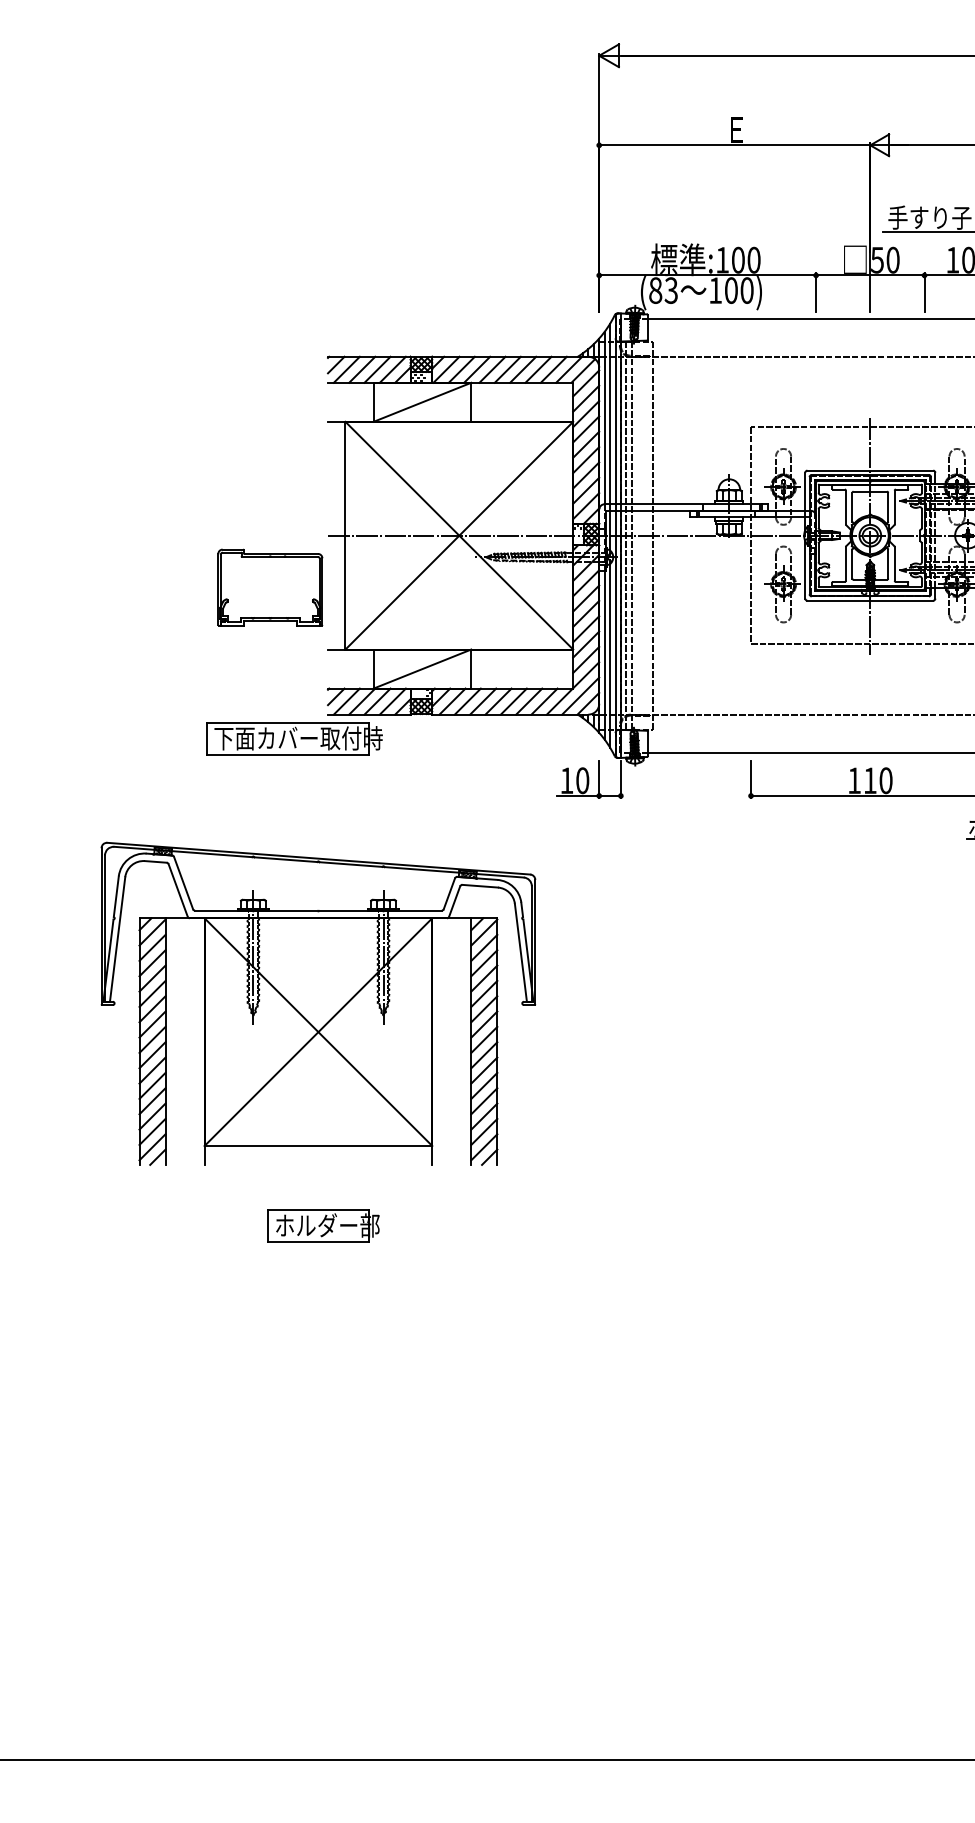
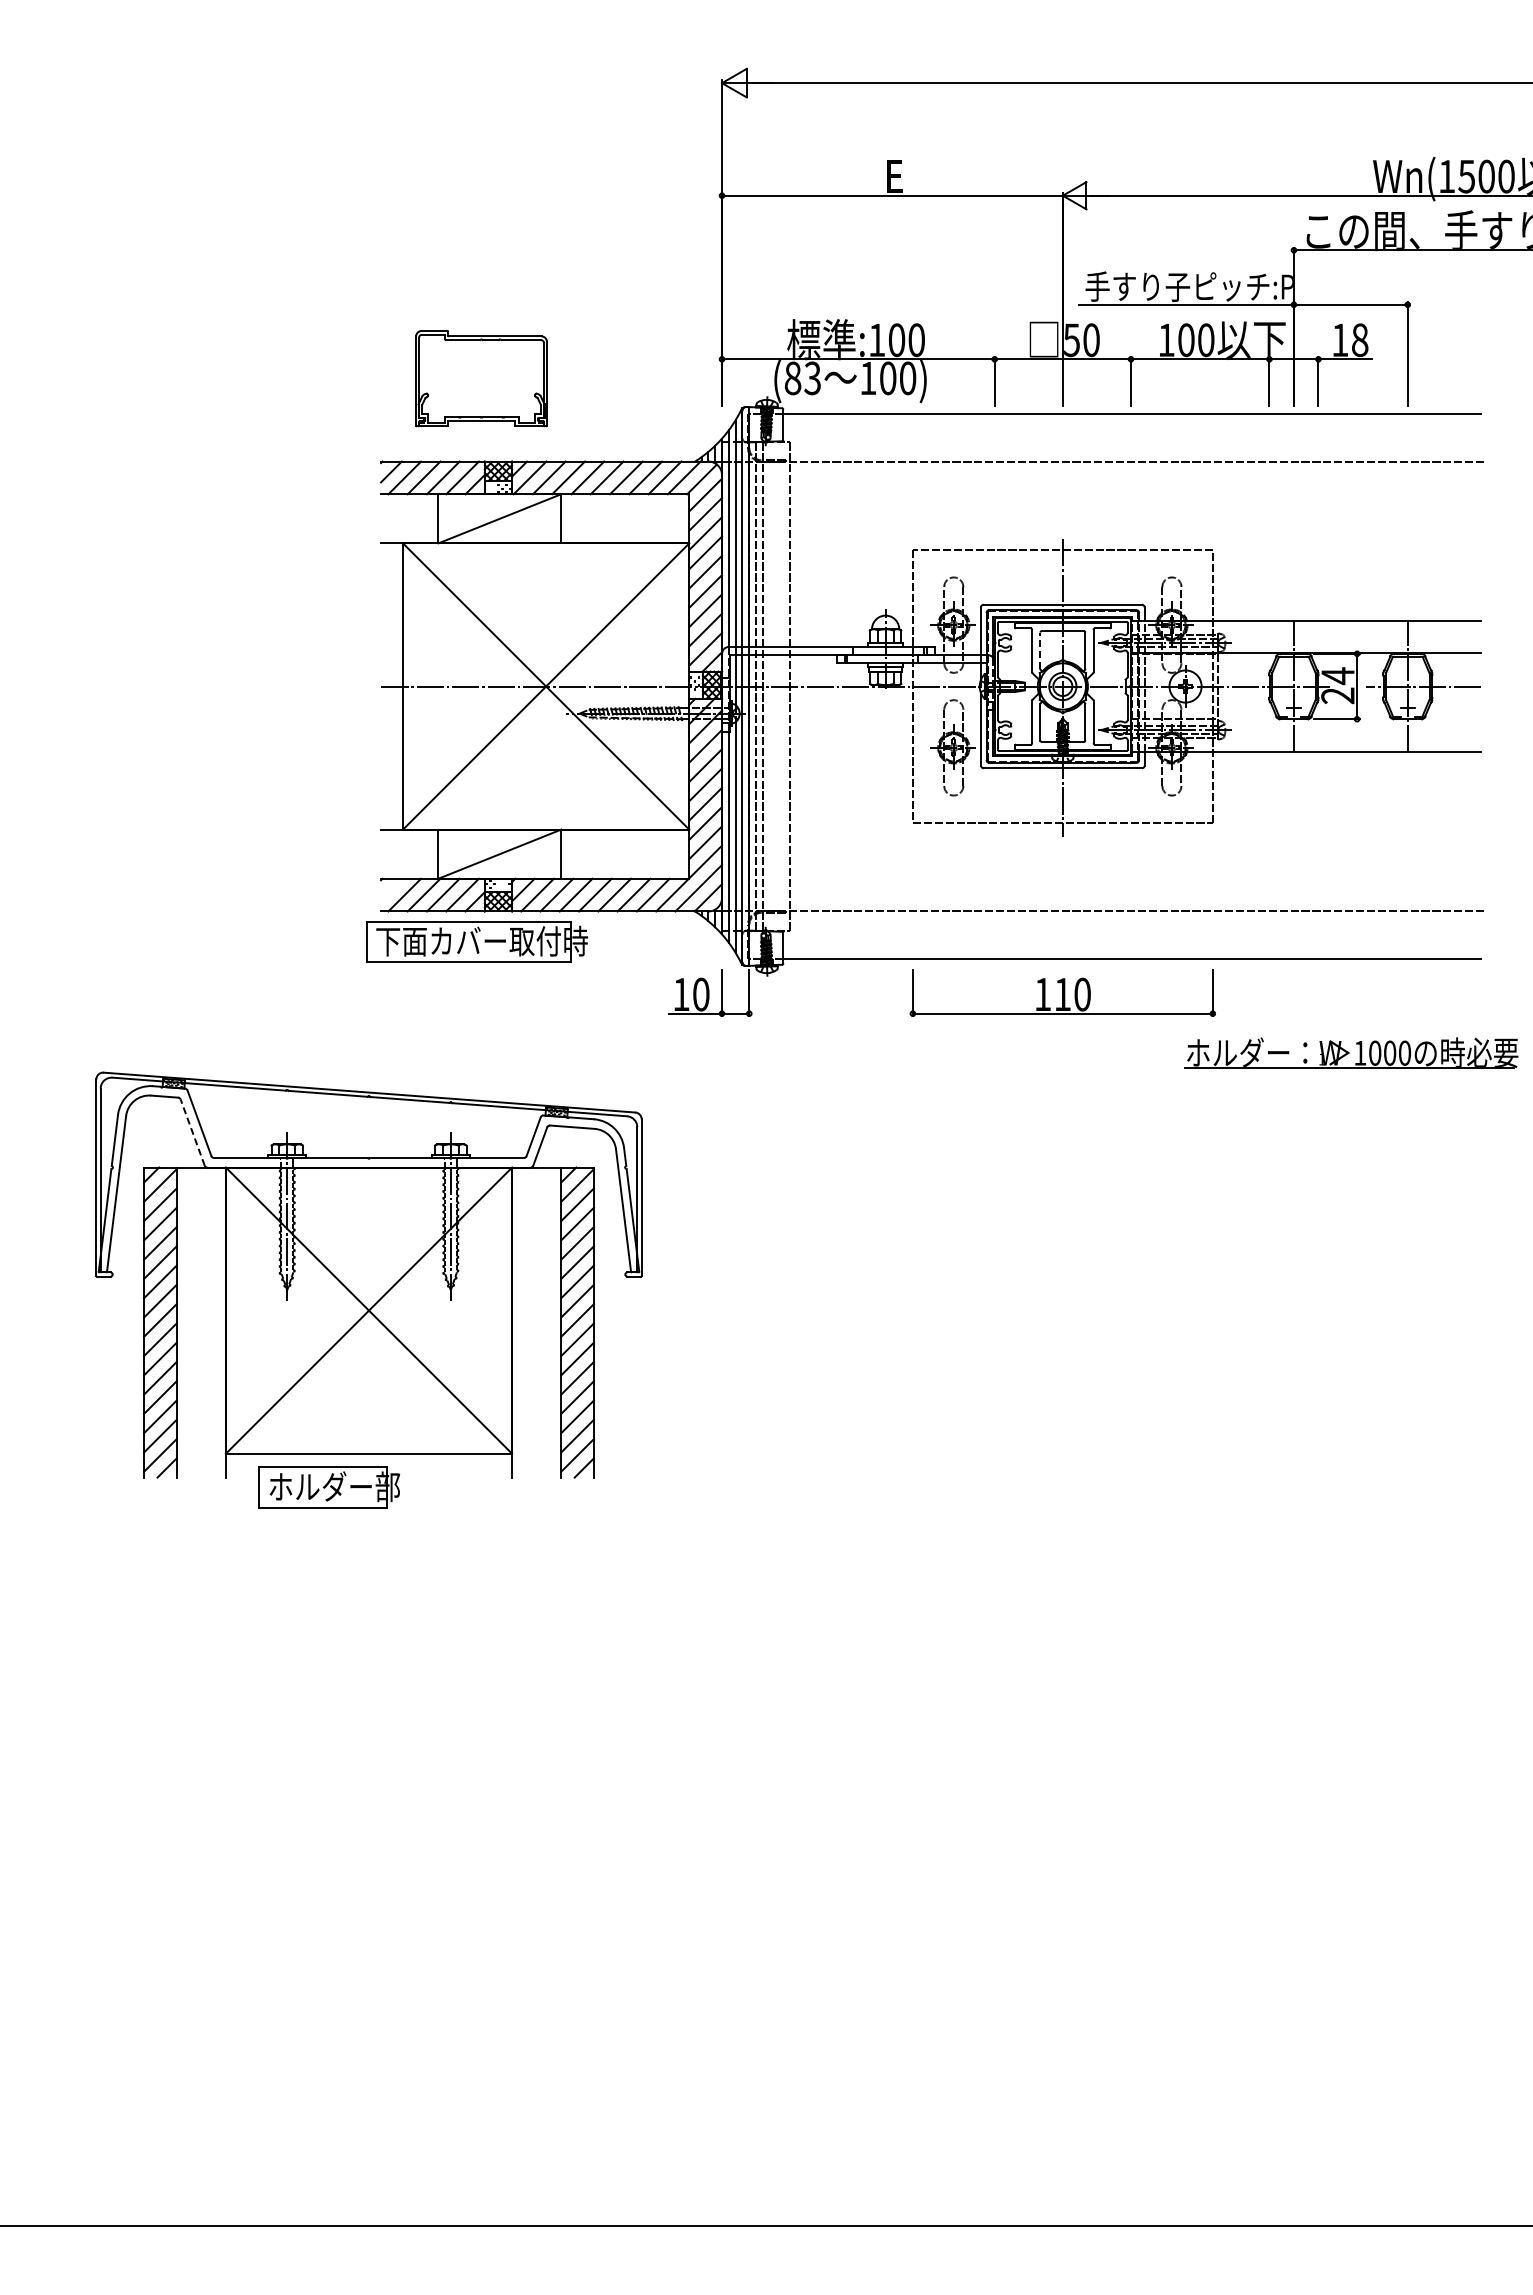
line: (852, 507) -> (1040, 650), solid -> dashed
part: (270, 587) -> (481, 378), moved
line: (336, 696) -> (391, 888), removed
part: (294, 738) -> (476, 941), moved
line: (178, 890) -> (192, 1132), solid -> dashed
part: (323, 1226) -> (329, 1487), moved

